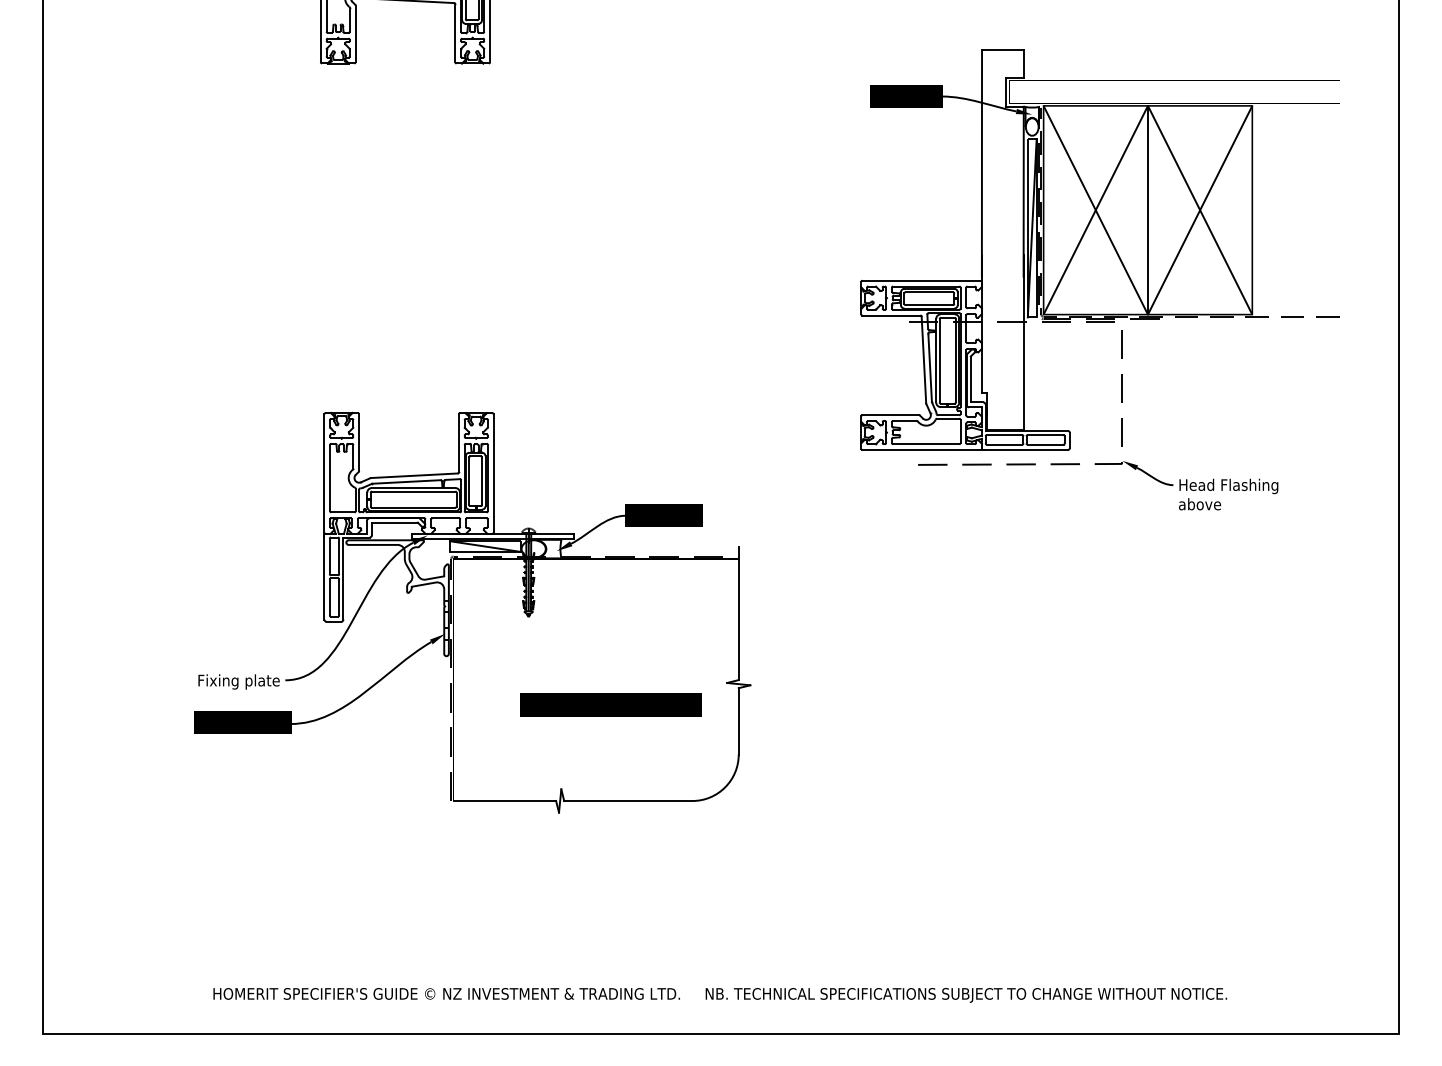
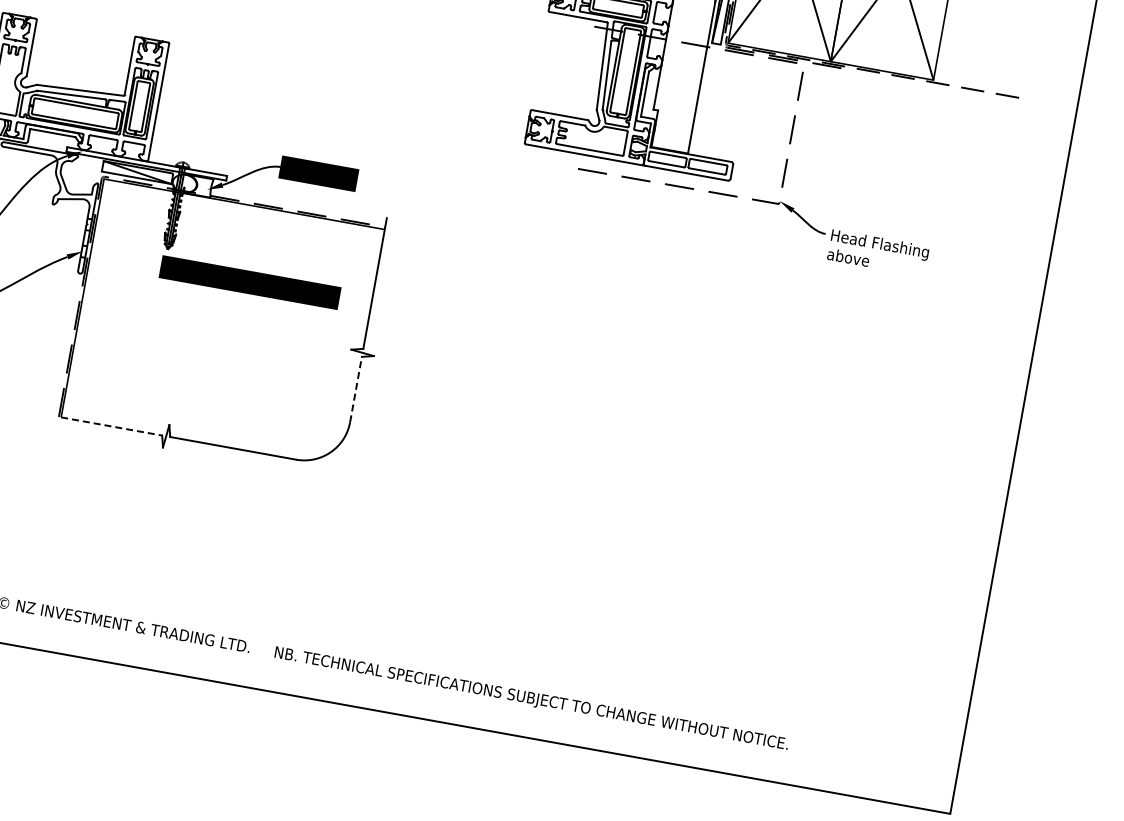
text: (610, 704) -> (250, 282), moved
line: (738, 720) -> (355, 388), solid -> dashed
line: (505, 801) -> (112, 427), solid -> dashed

